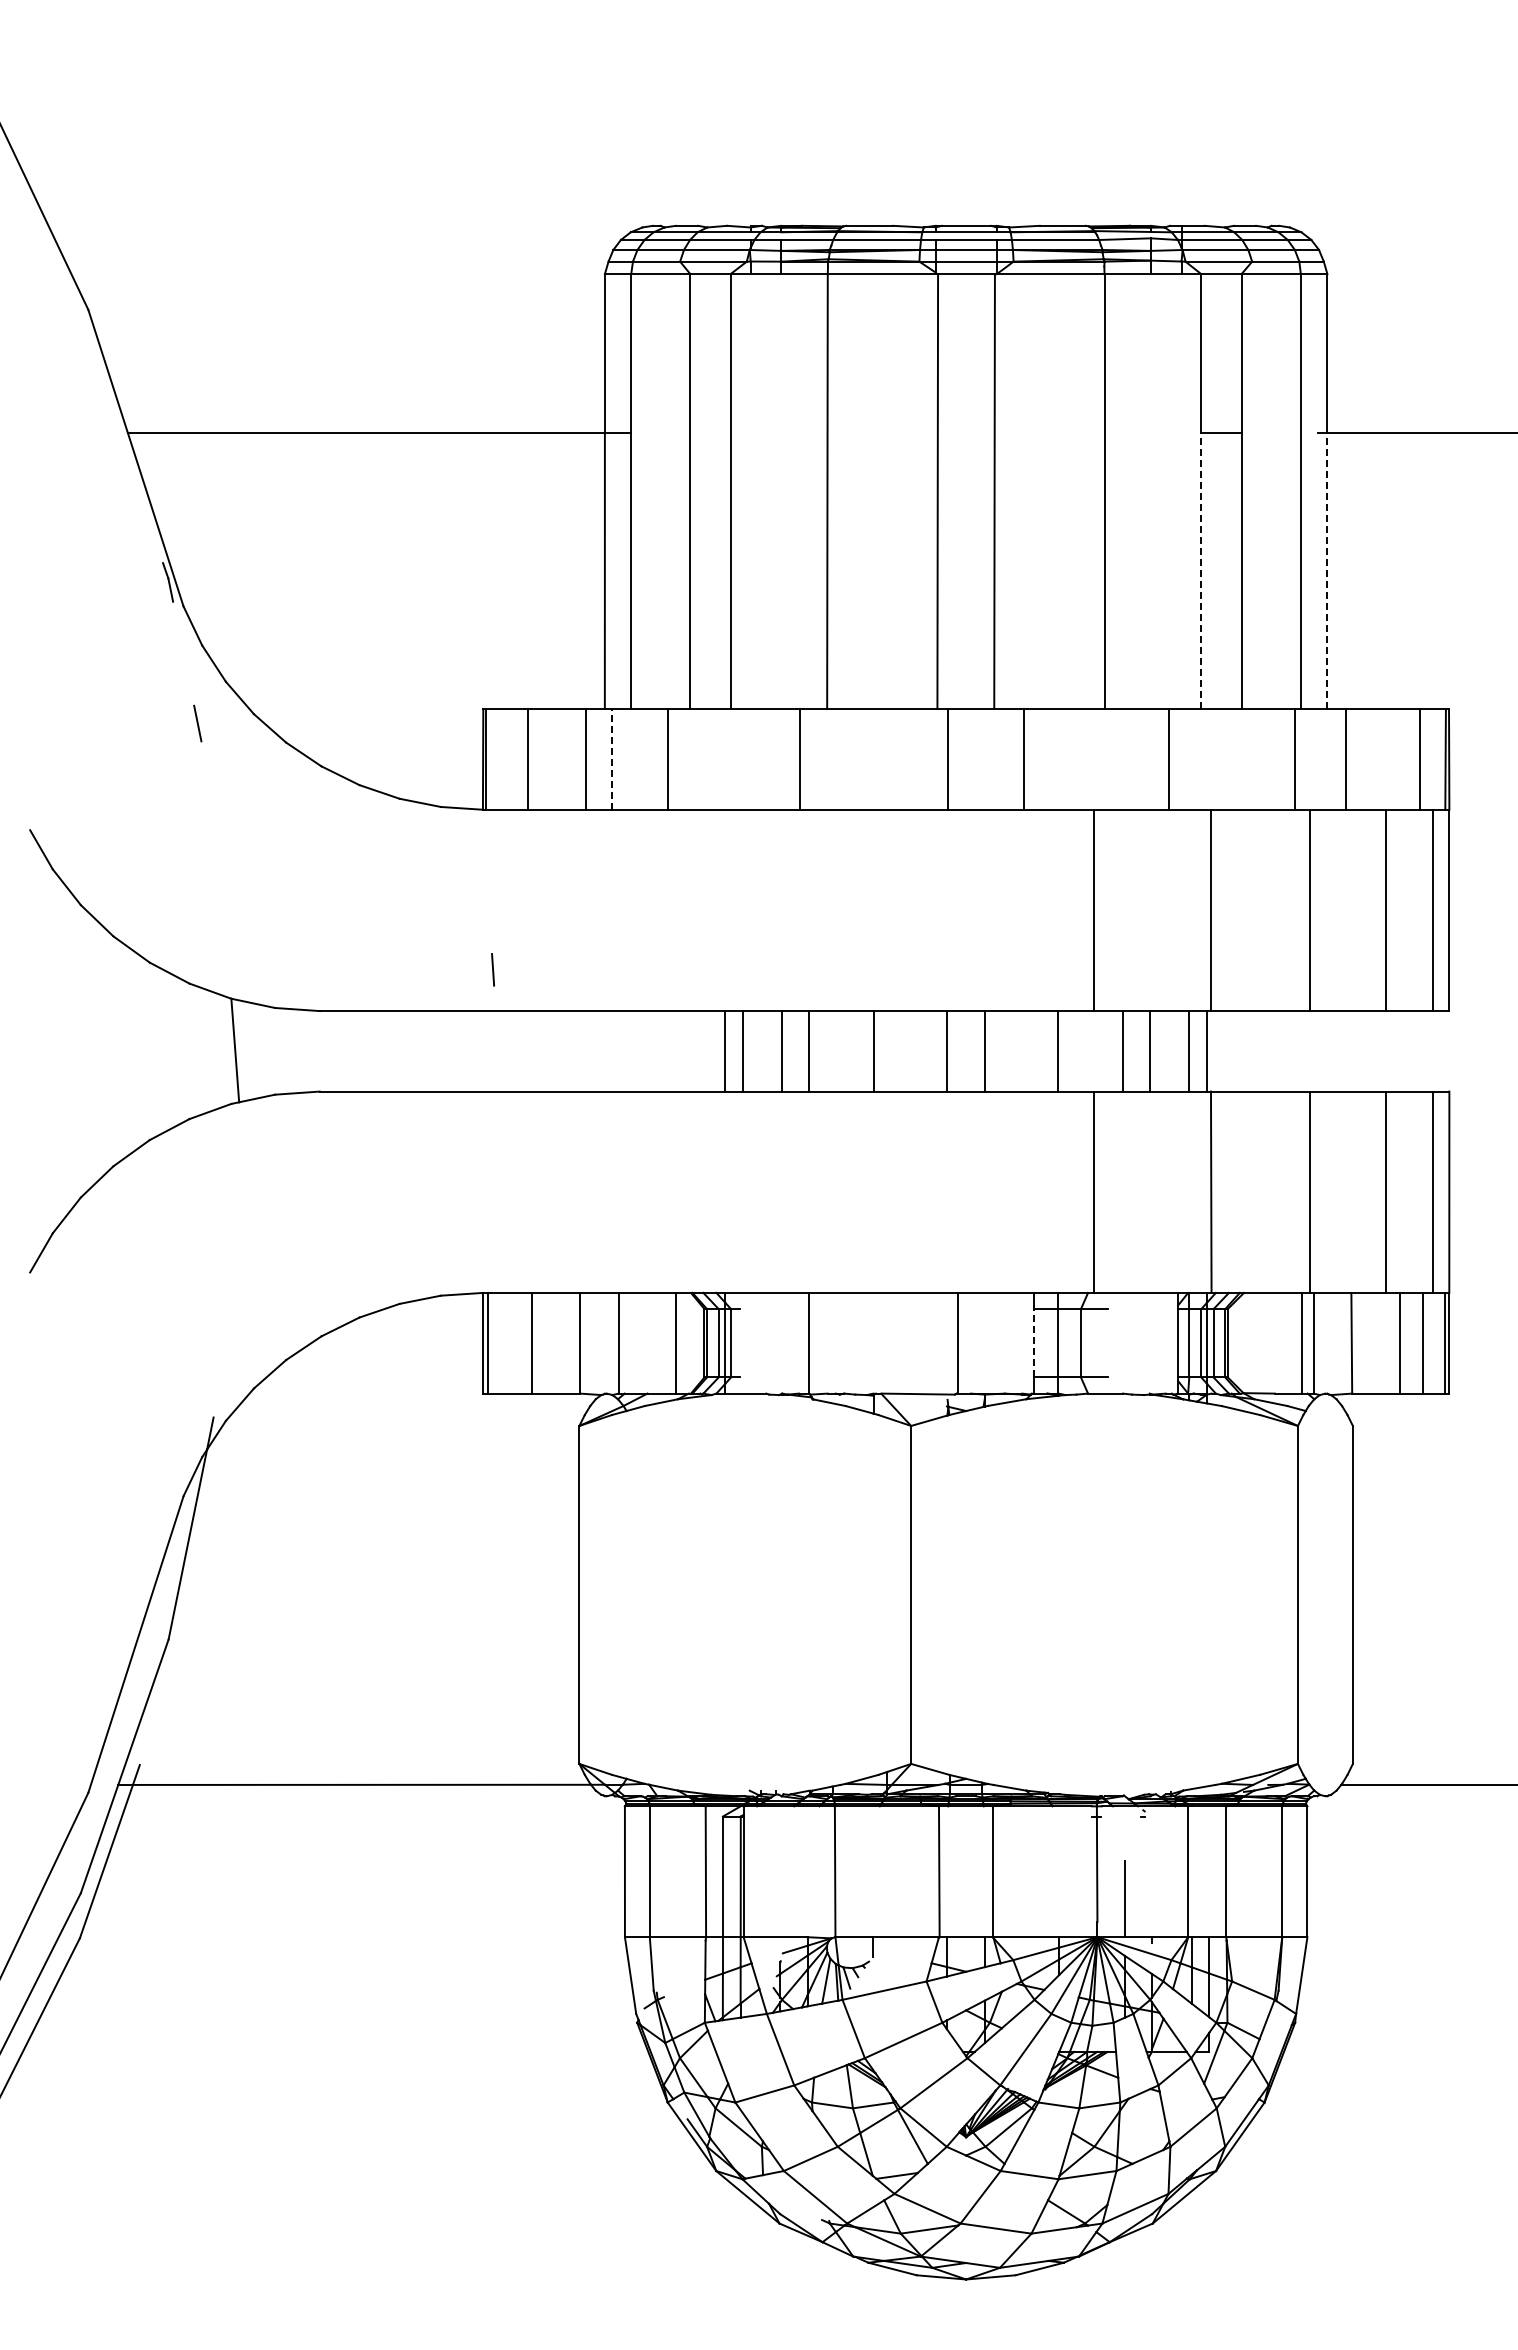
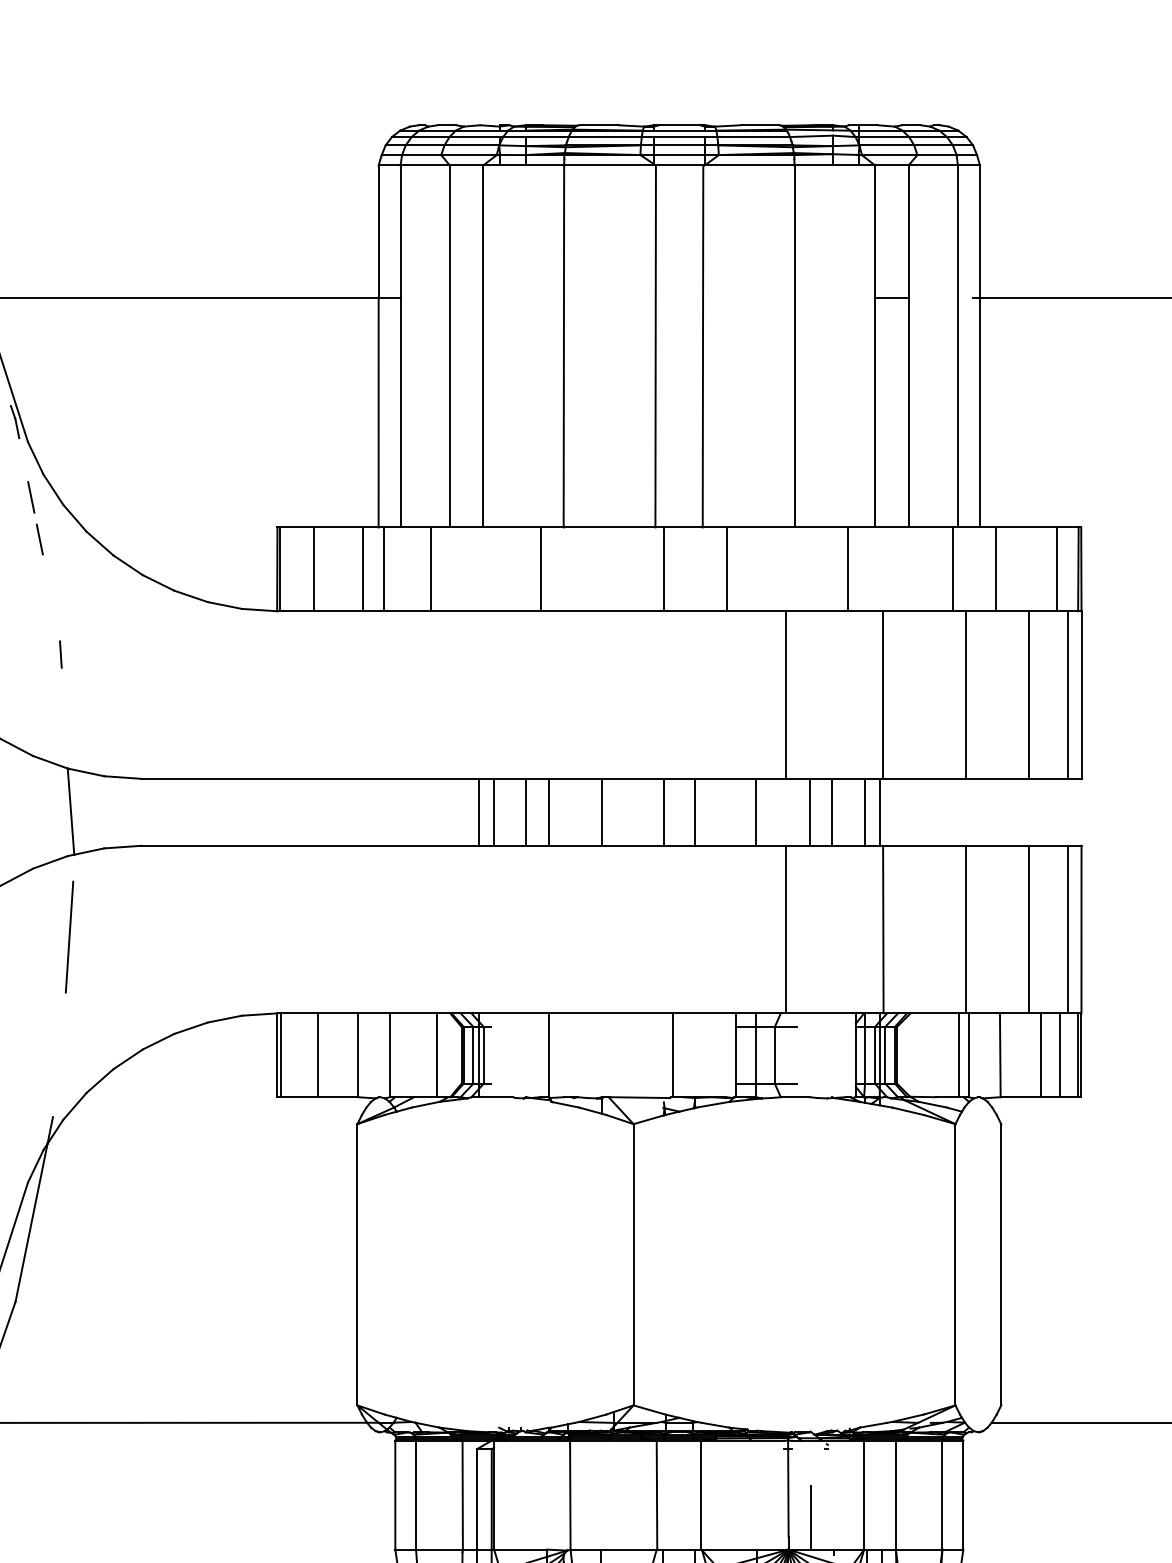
line: (1201, 570) -> (875, 412), dashed -> solid
line: (1327, 570) -> (980, 412), dashed -> solid
line: (187, 672) -> (31, 497), added
line: (611, 758) -> (384, 568), dashed -> solid
line: (492, 969) -> (60, 654), moved
line: (233, 1200) -> (69, 936), added
line: (1033, 1342) -> (735, 1054), dashed -> solid

